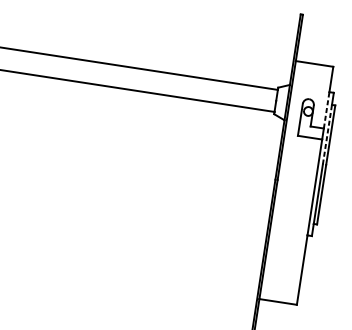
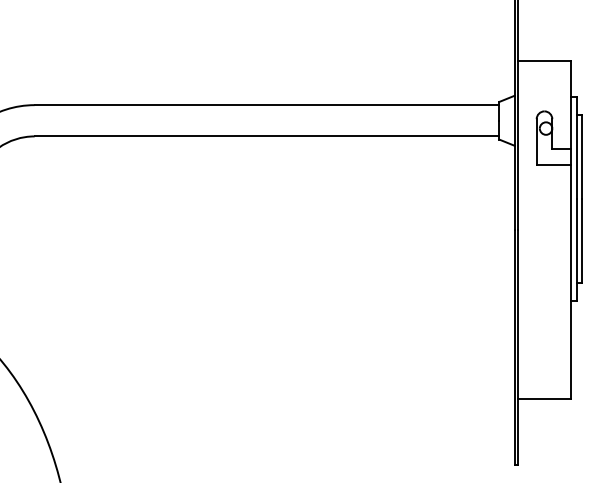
line: (326, 110) -> (571, 123), dashed -> solid
line: (327, 134) -> (577, 156), dashed -> solid

